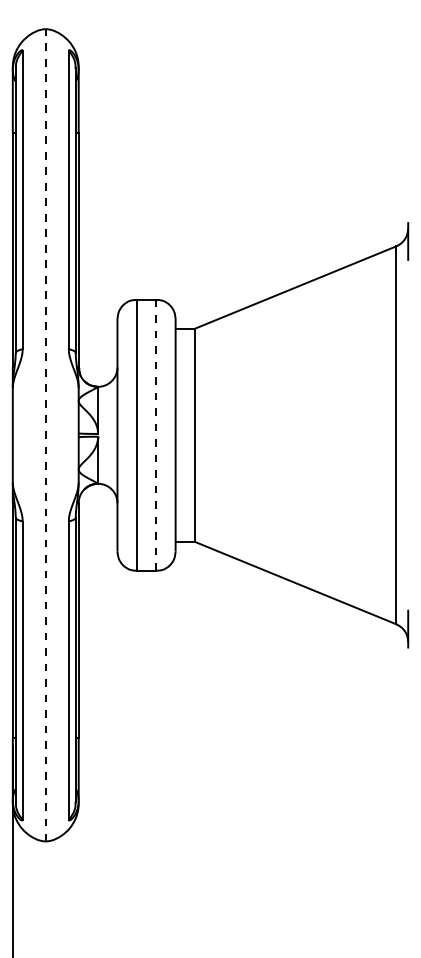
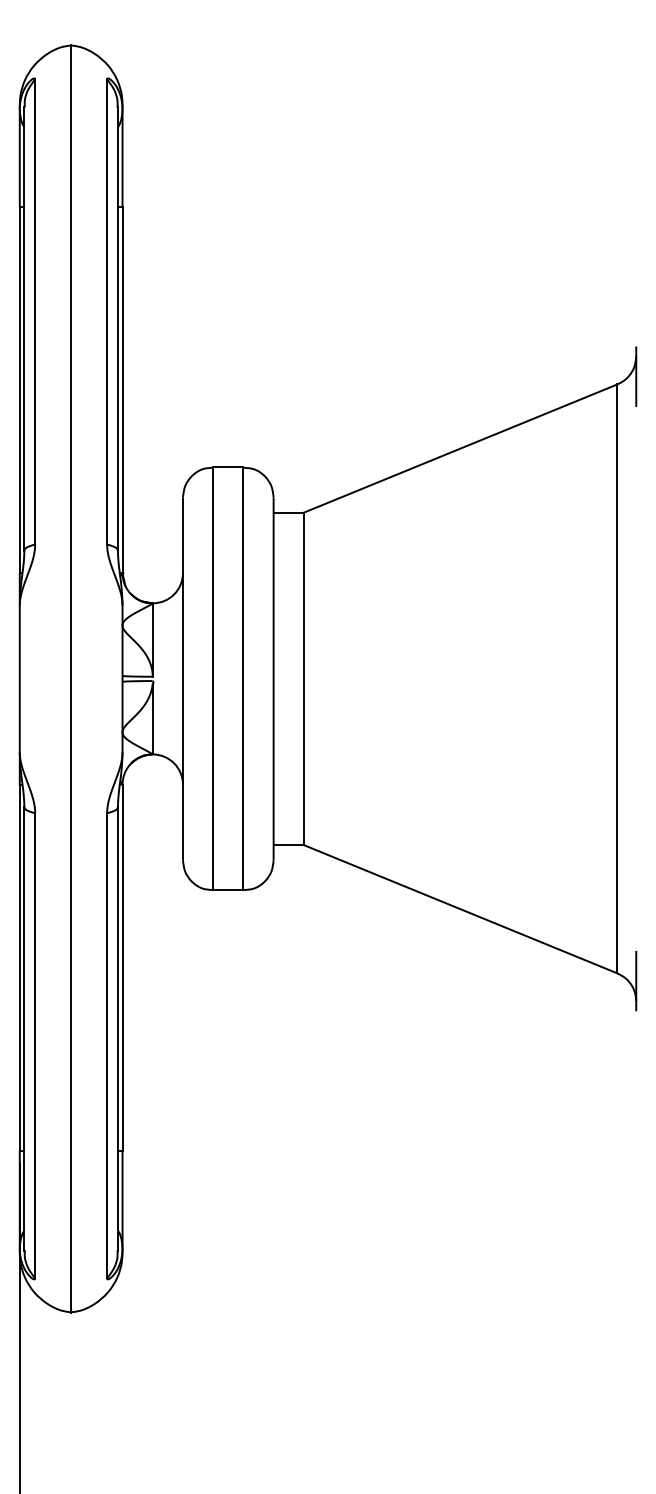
line: (45, 435) -> (70, 679), dashed -> solid
line: (156, 435) -> (243, 679), dashed -> solid

